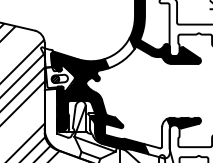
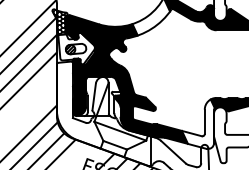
hatch: (46, 57) -> (59, 22), added

